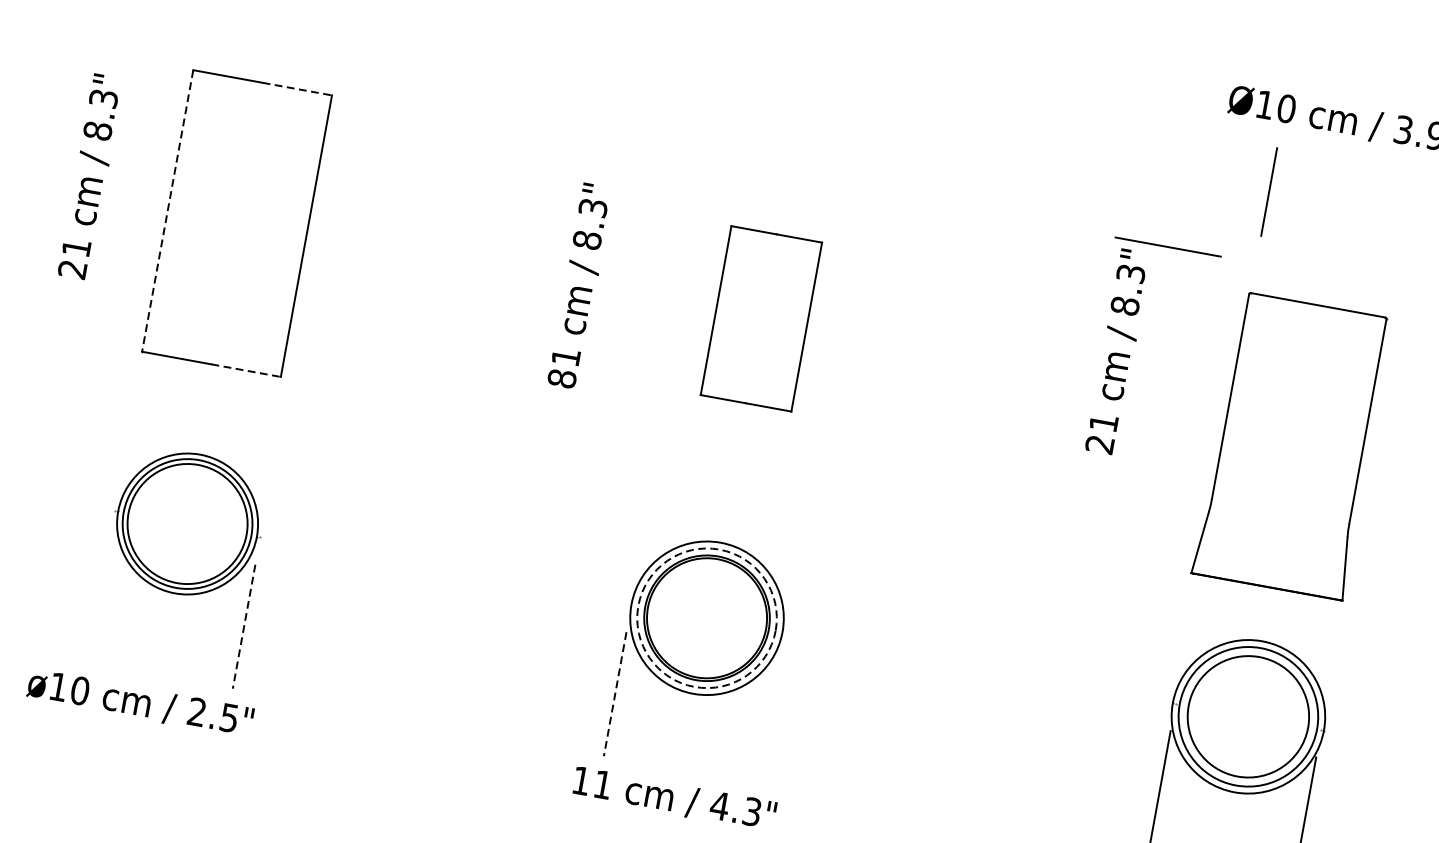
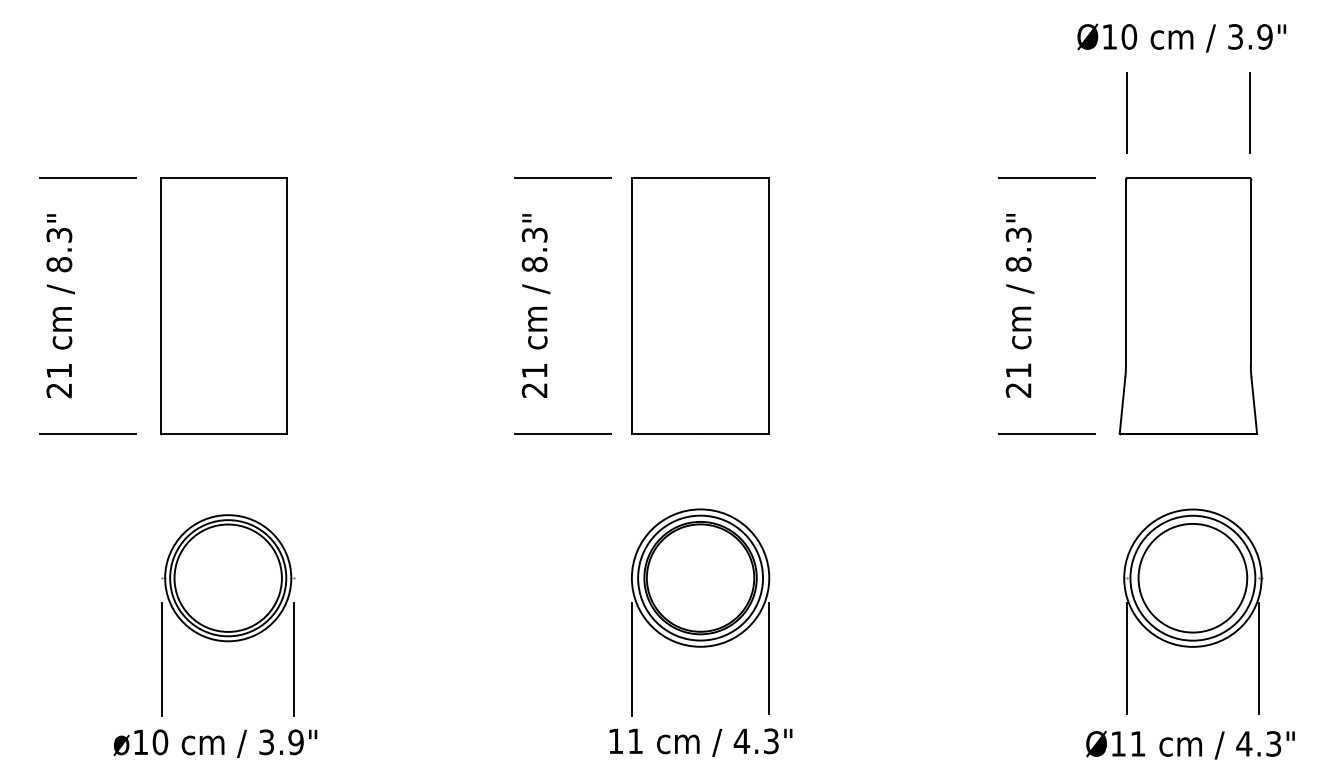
line: (112, 55) -> (87, 177), added
line: (297, 88) -> (255, 177), dashed -> solid
line: (635, 150) -> (562, 177), added
text: (90, 177) -> (60, 306), moved
line: (167, 211) -> (160, 306), dashed -> solid
line: (1403, 215) -> (1249, 112), added
part: (761, 318) -> (700, 305), size x1.67
line: (61, 336) -> (87, 433), added
text: (1117, 351) -> (1019, 305), moved
line: (246, 370) -> (255, 433), dashed -> solid
text: (561, 378) -> (534, 390), 81 -> 21
line: (585, 431) -> (563, 433), added
part: (1292, 446) -> (1188, 306), moved
line: (1116, 528) -> (1046, 433), added
line: (99, 600) -> (162, 659), added
circle: (707, 617) -> (700, 577), dashed -> solid
line: (244, 627) -> (294, 660), dashed -> solid
line: (614, 695) -> (631, 660), dashed -> solid
text: (213, 715) -> (281, 742), 2.5" -> 3.9"
line: (766, 720) -> (769, 658), added

